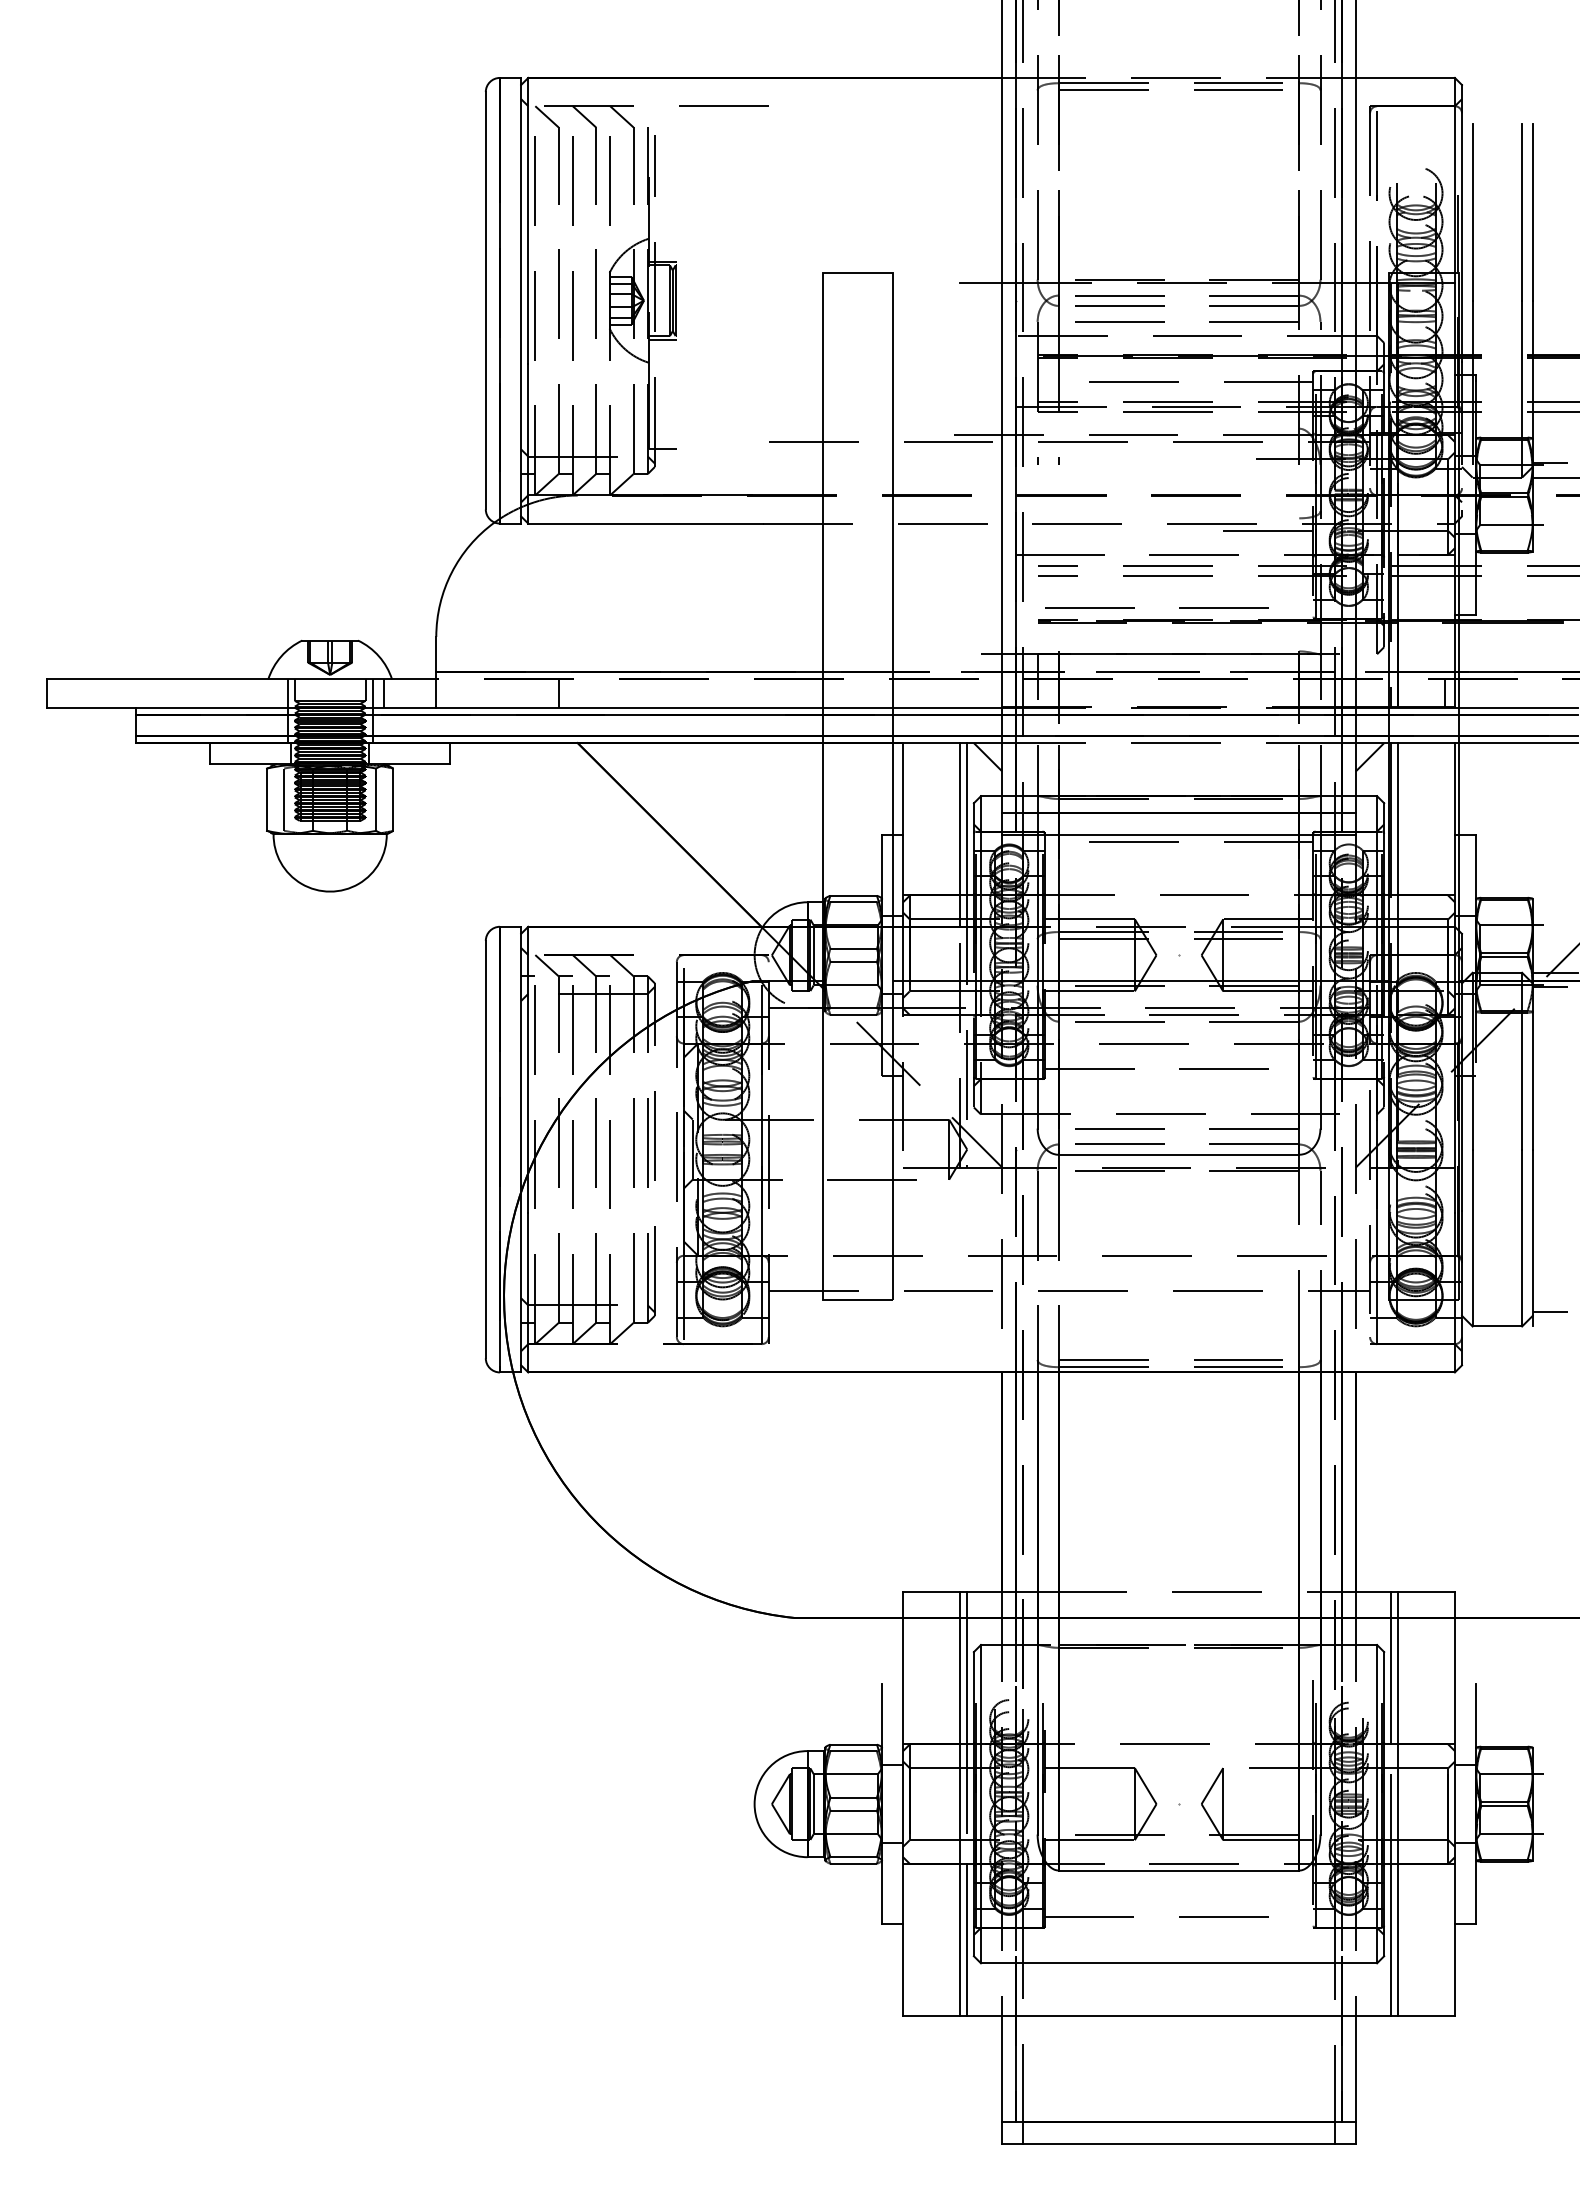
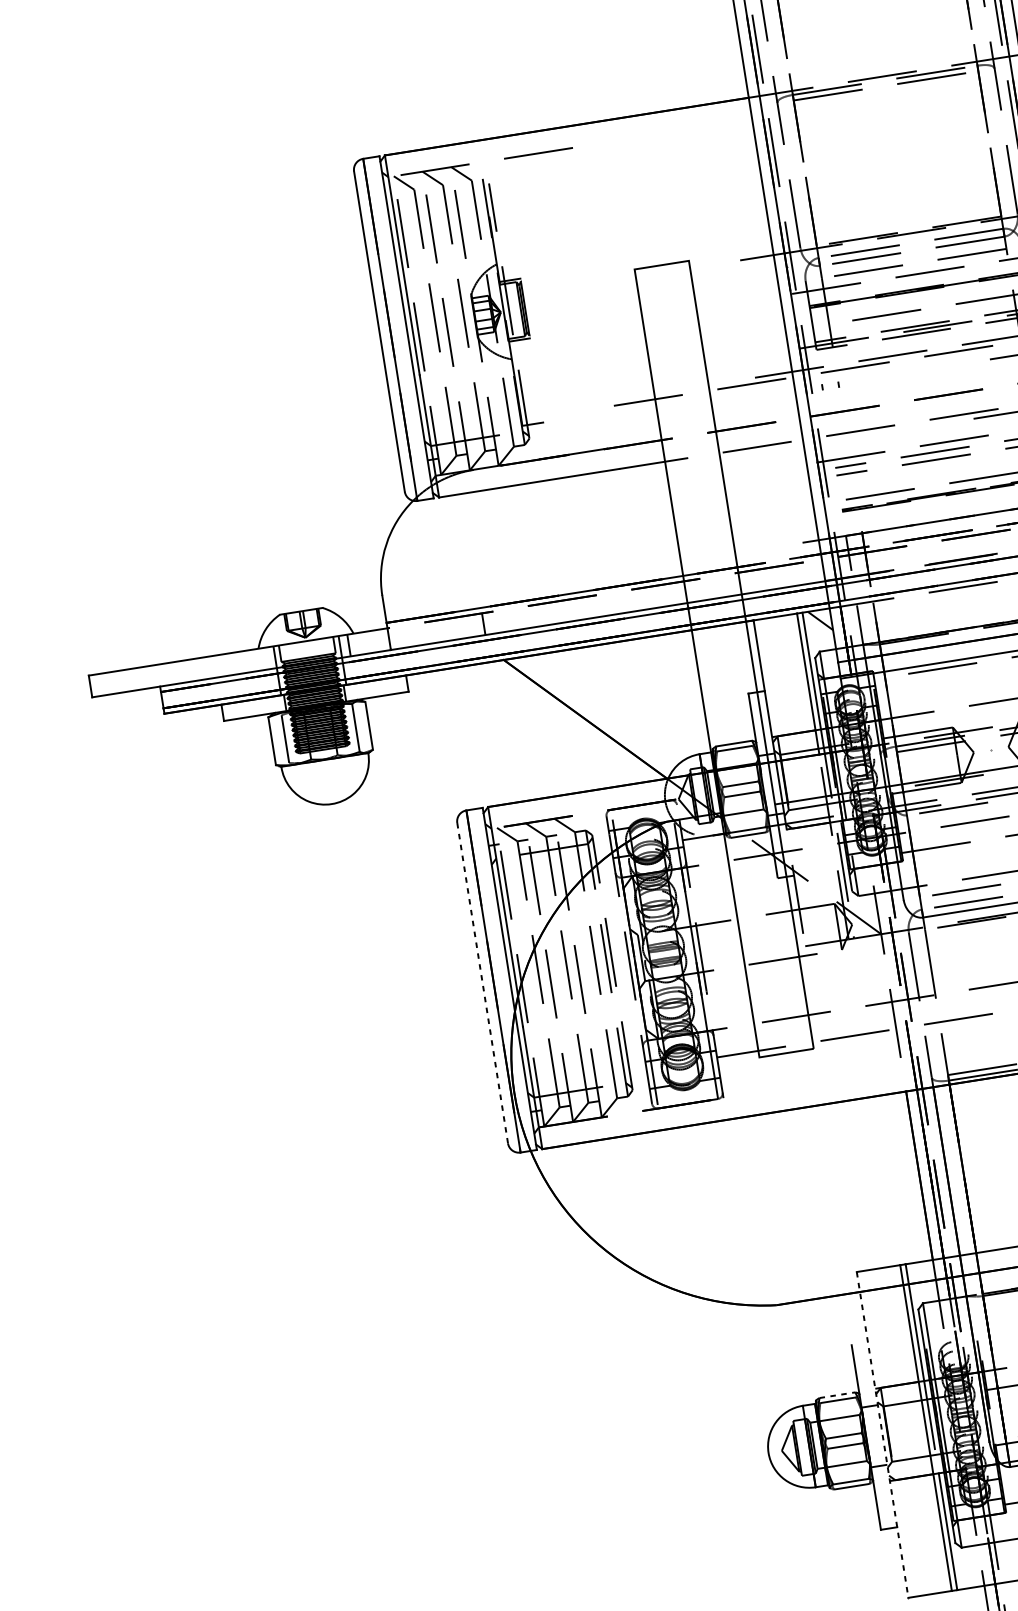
line: (485, 1149) -> (482, 983), solid -> dashed
line: (854, 1744) -> (838, 1395), solid -> dashed
line: (903, 1804) -> (882, 1435), solid -> dashed

